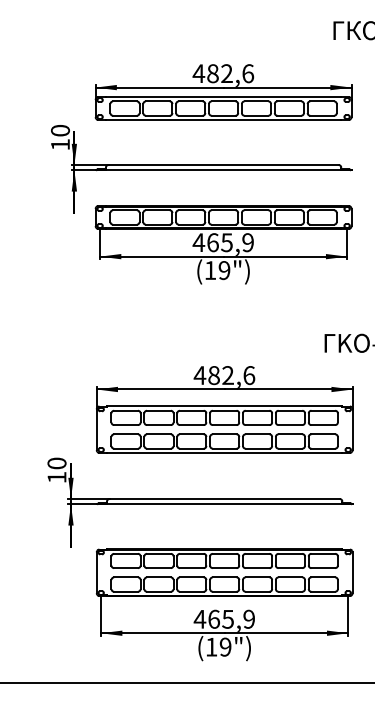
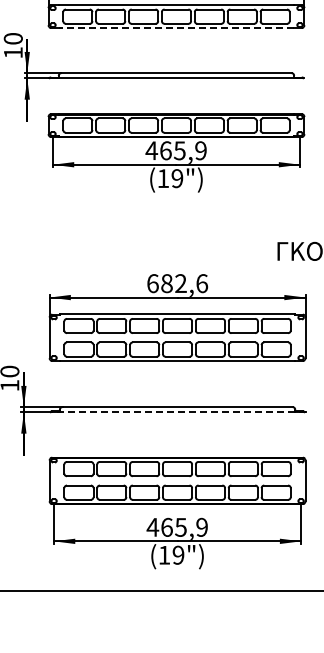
line: (223, 120) -> (176, 28), solid -> dashed
text: (199, 375) -> (152, 283), 482,6 -> 682,6
line: (224, 504) -> (177, 412), solid -> dashed

